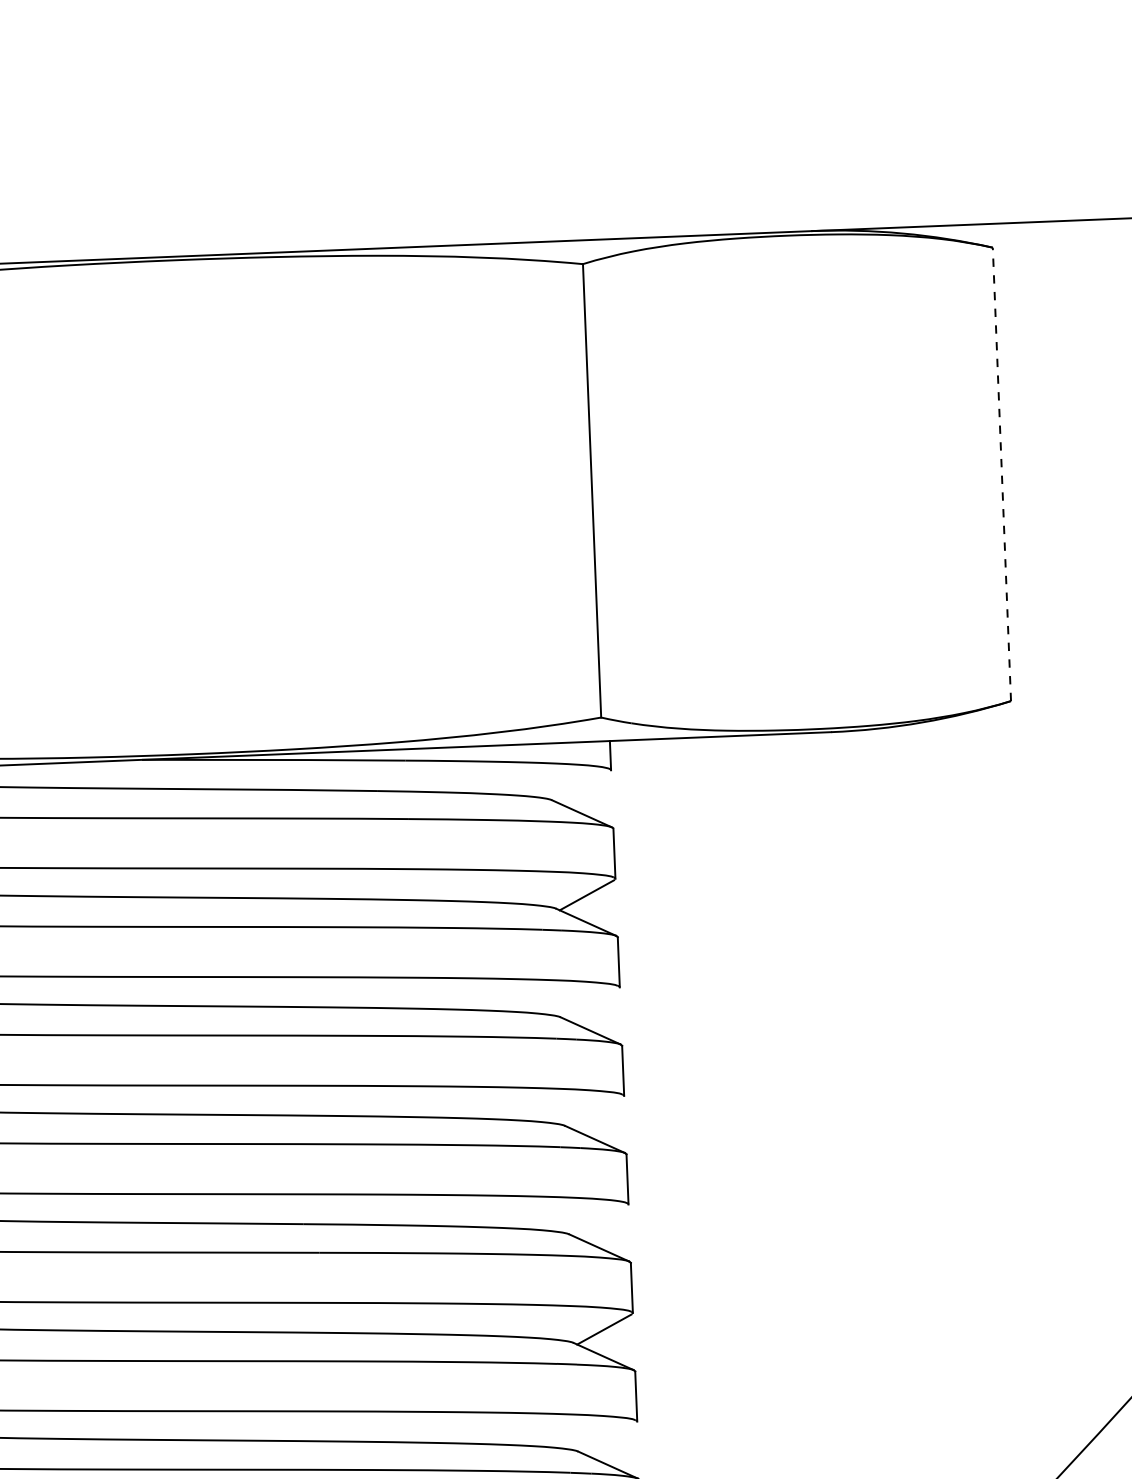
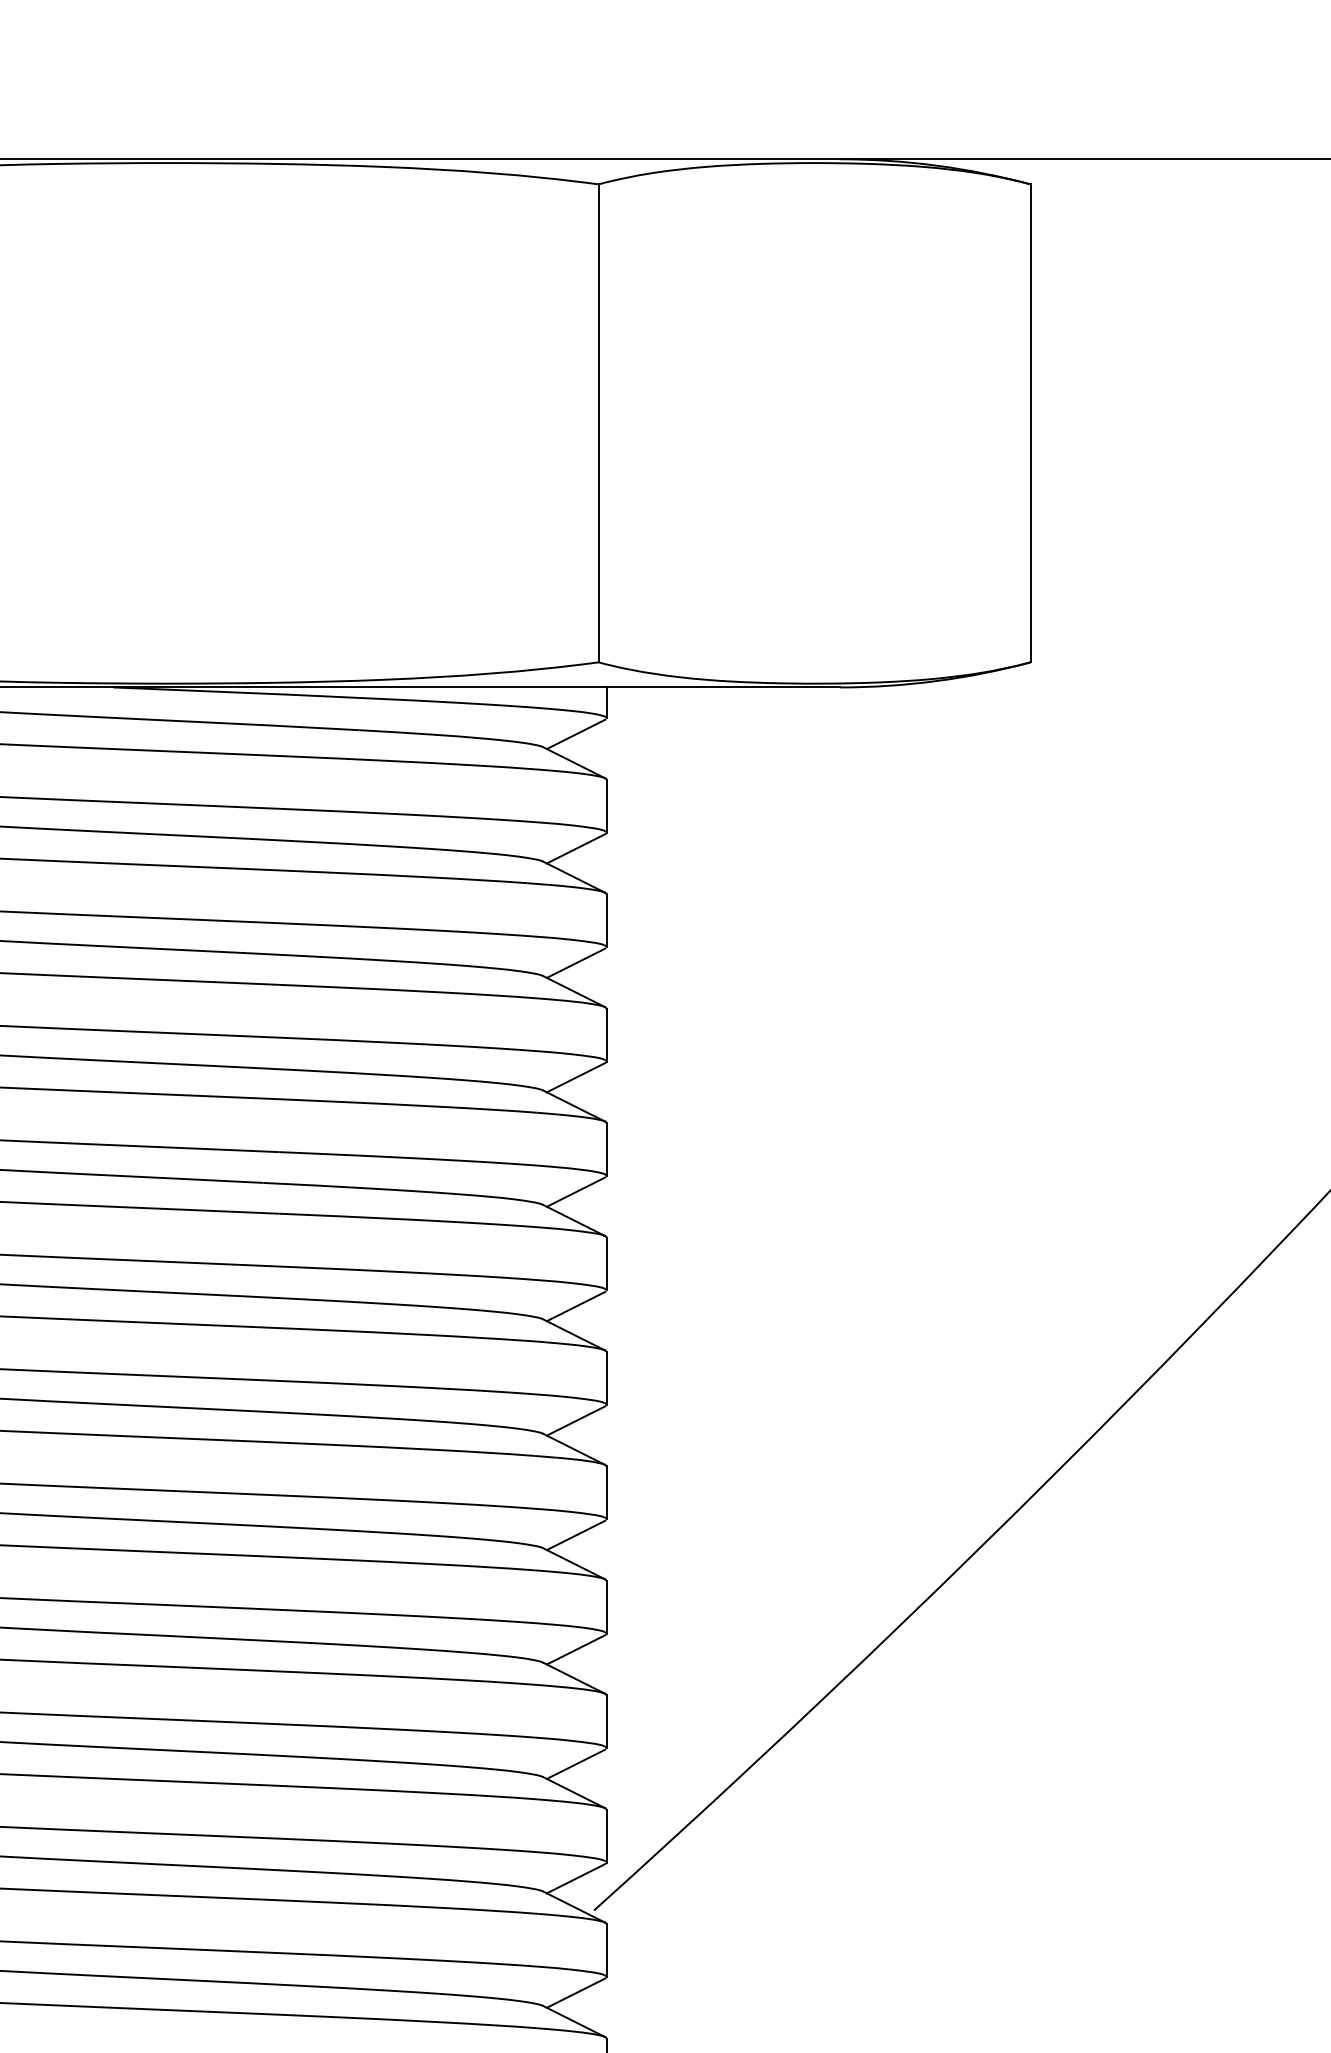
line: (1001, 474) -> (1030, 423), dashed -> solid
line: (582, 786) -> (575, 734), added
line: (590, 1003) -> (575, 962), added
line: (595, 1112) -> (575, 1077), added
line: (599, 1220) -> (575, 1191), added
line: (608, 1437) -> (575, 1420), added

